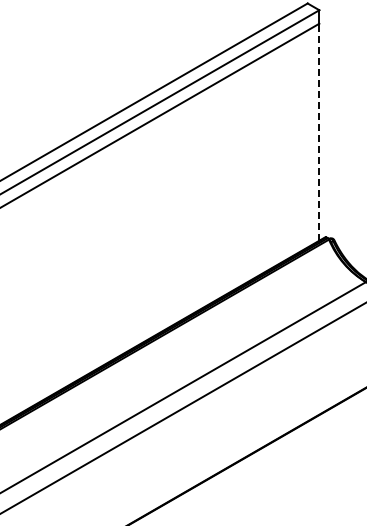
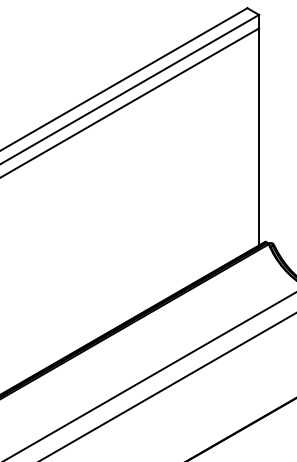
line: (319, 131) -> (259, 136), dashed -> solid

